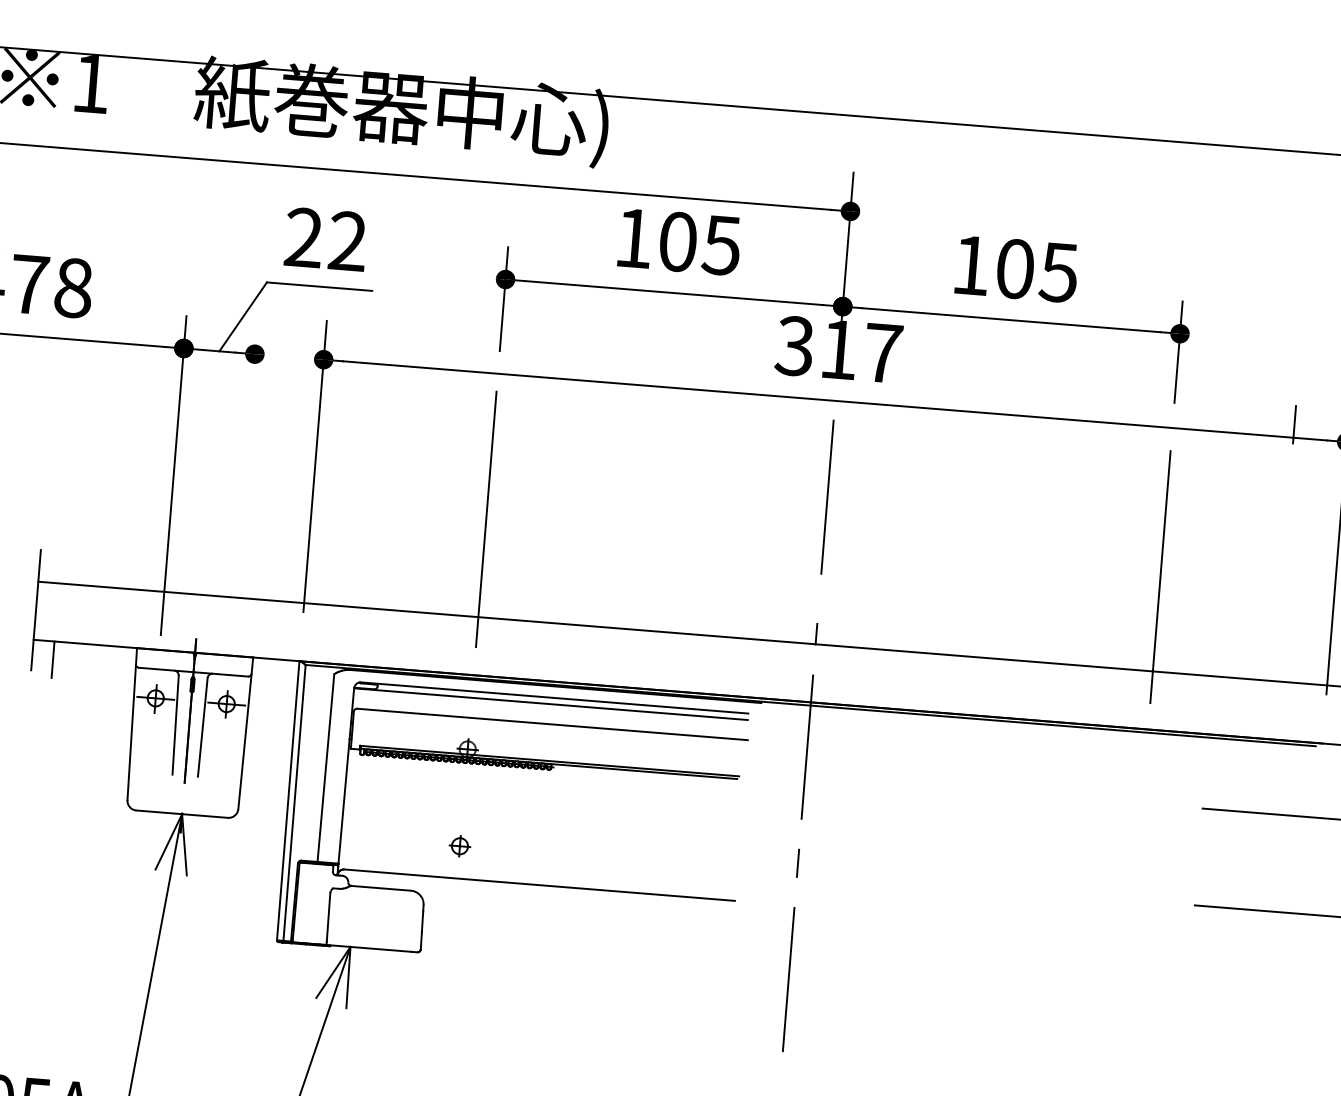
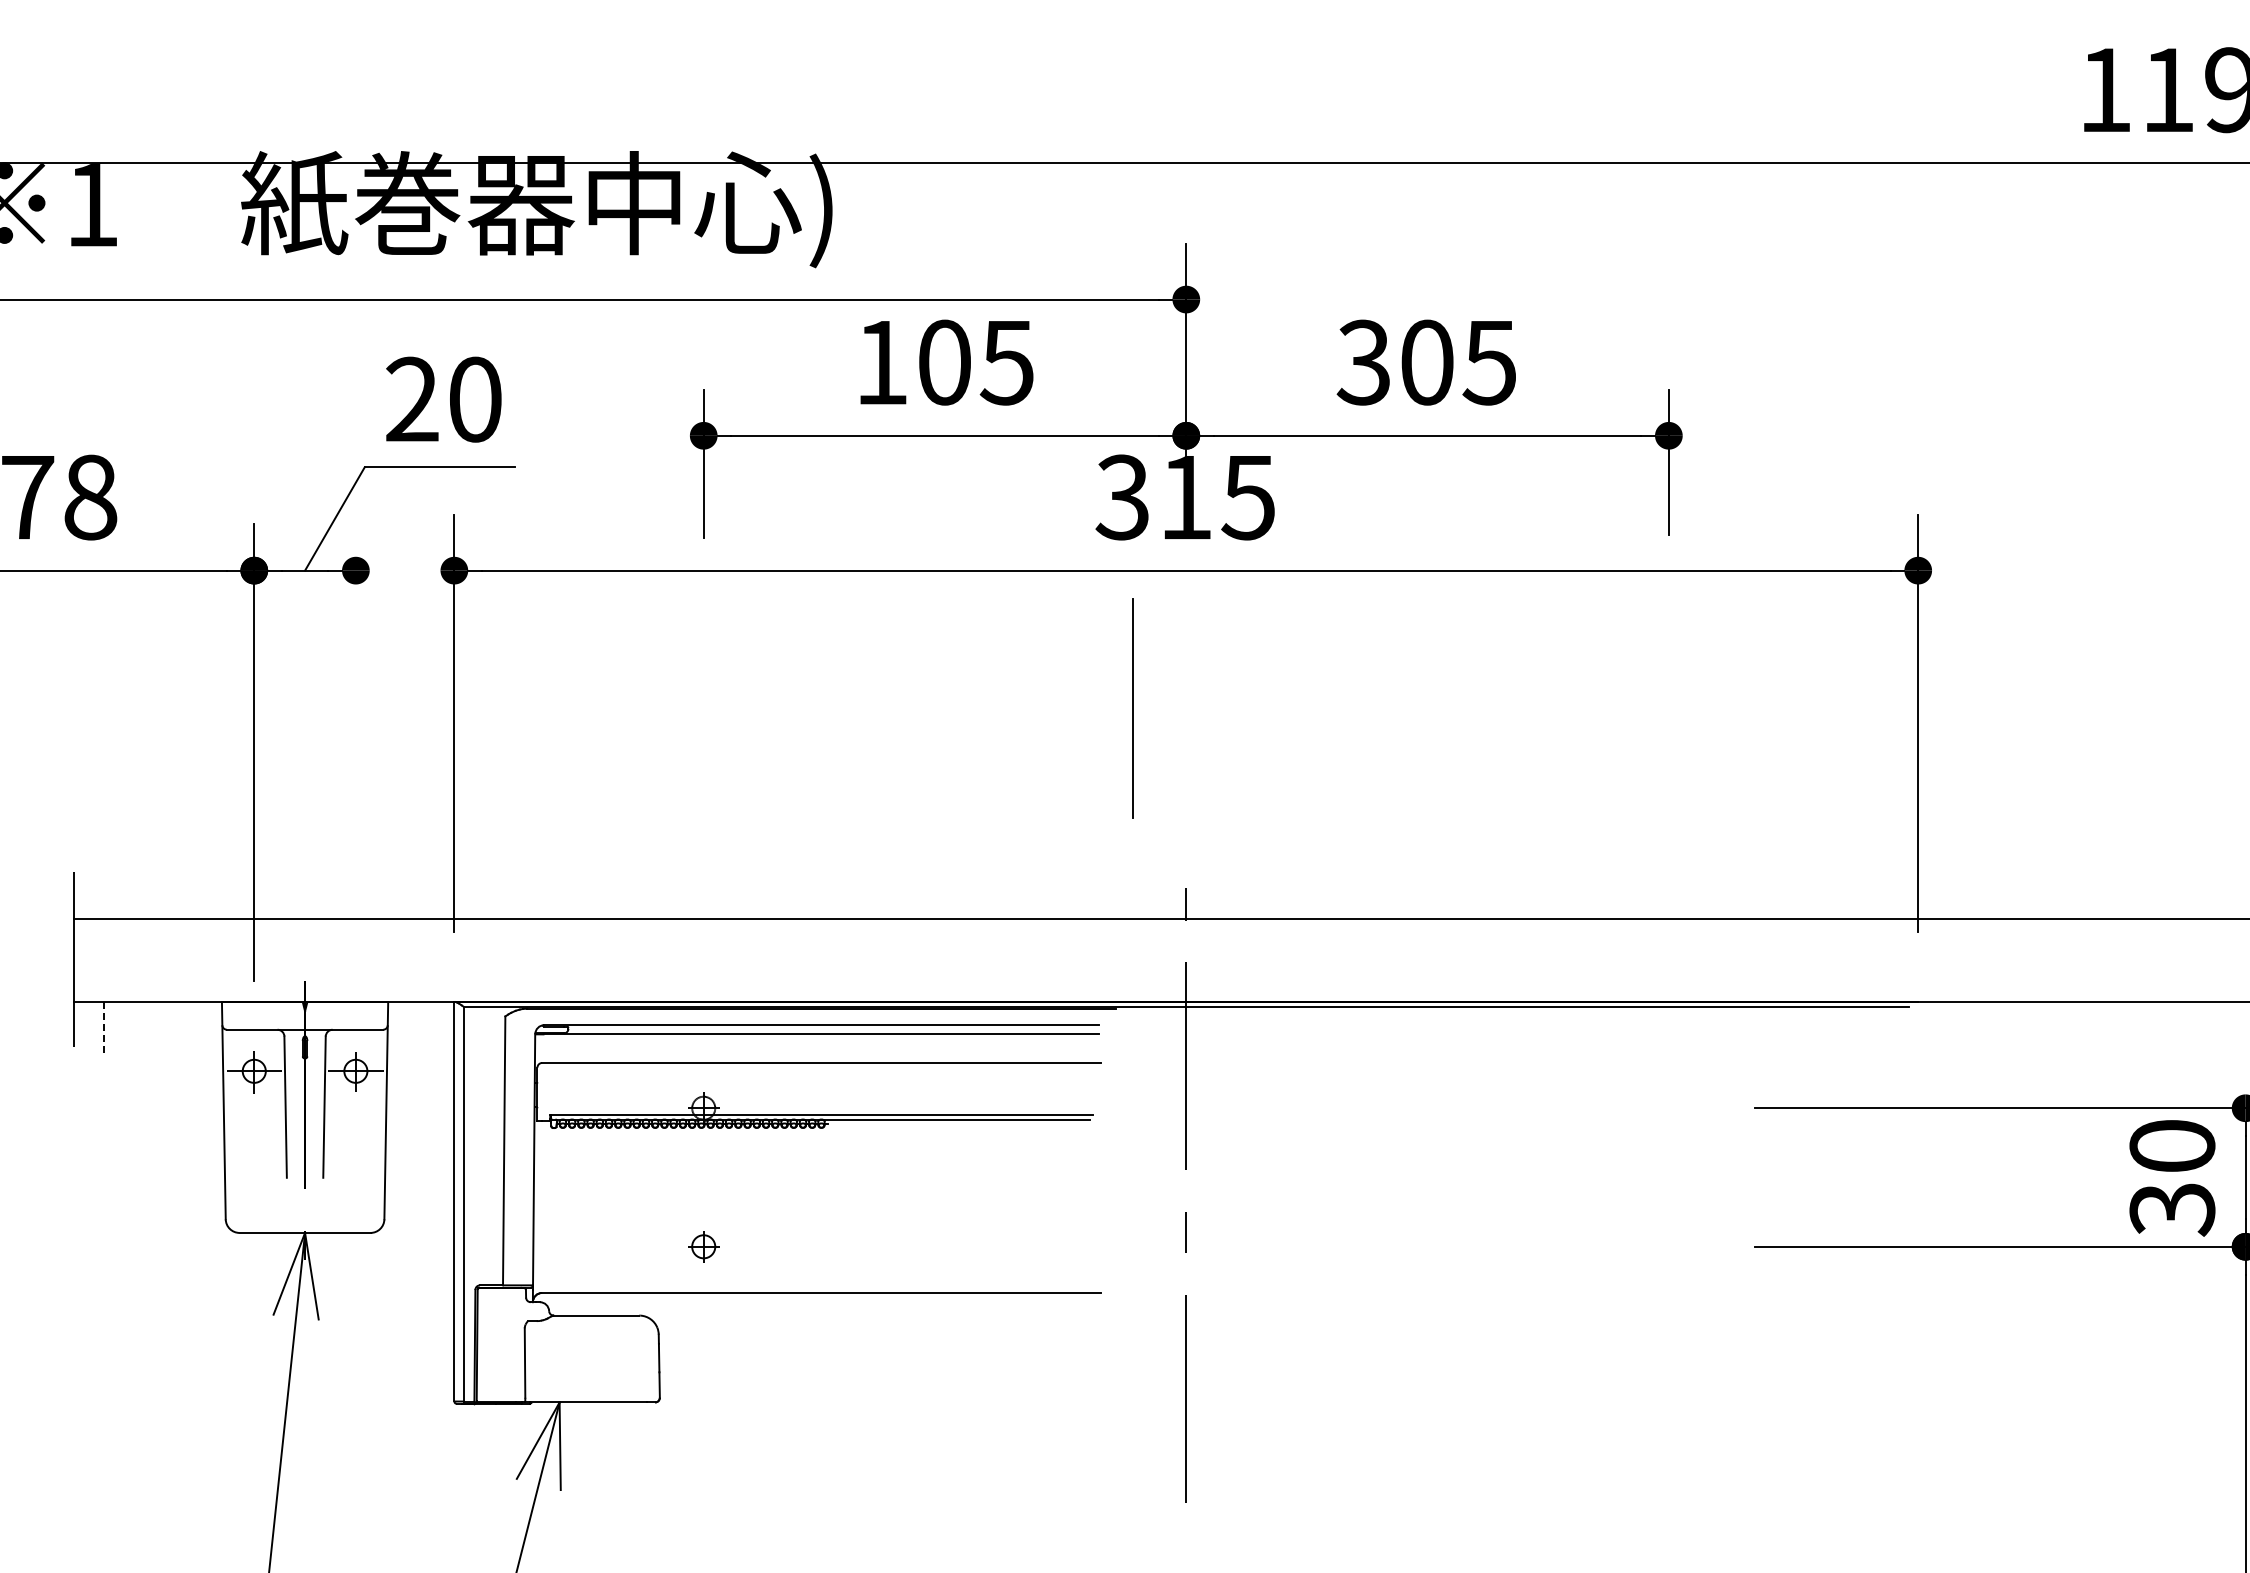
text: (348, 241) -> (475, 399), 22 -> 20
text: (970, 265) -> (1362, 362), 105 -> 305
text: (882, 353) -> (1248, 498), 317 -> 315
line: (1294, 424) -> (1842, 551), removed
line: (826, 497) -> (1132, 708), moved
line: (486, 518) -> (703, 778), removed
line: (1160, 576) -> (1668, 783), removed
line: (52, 659) -> (103, 1028), solid -> dashed

